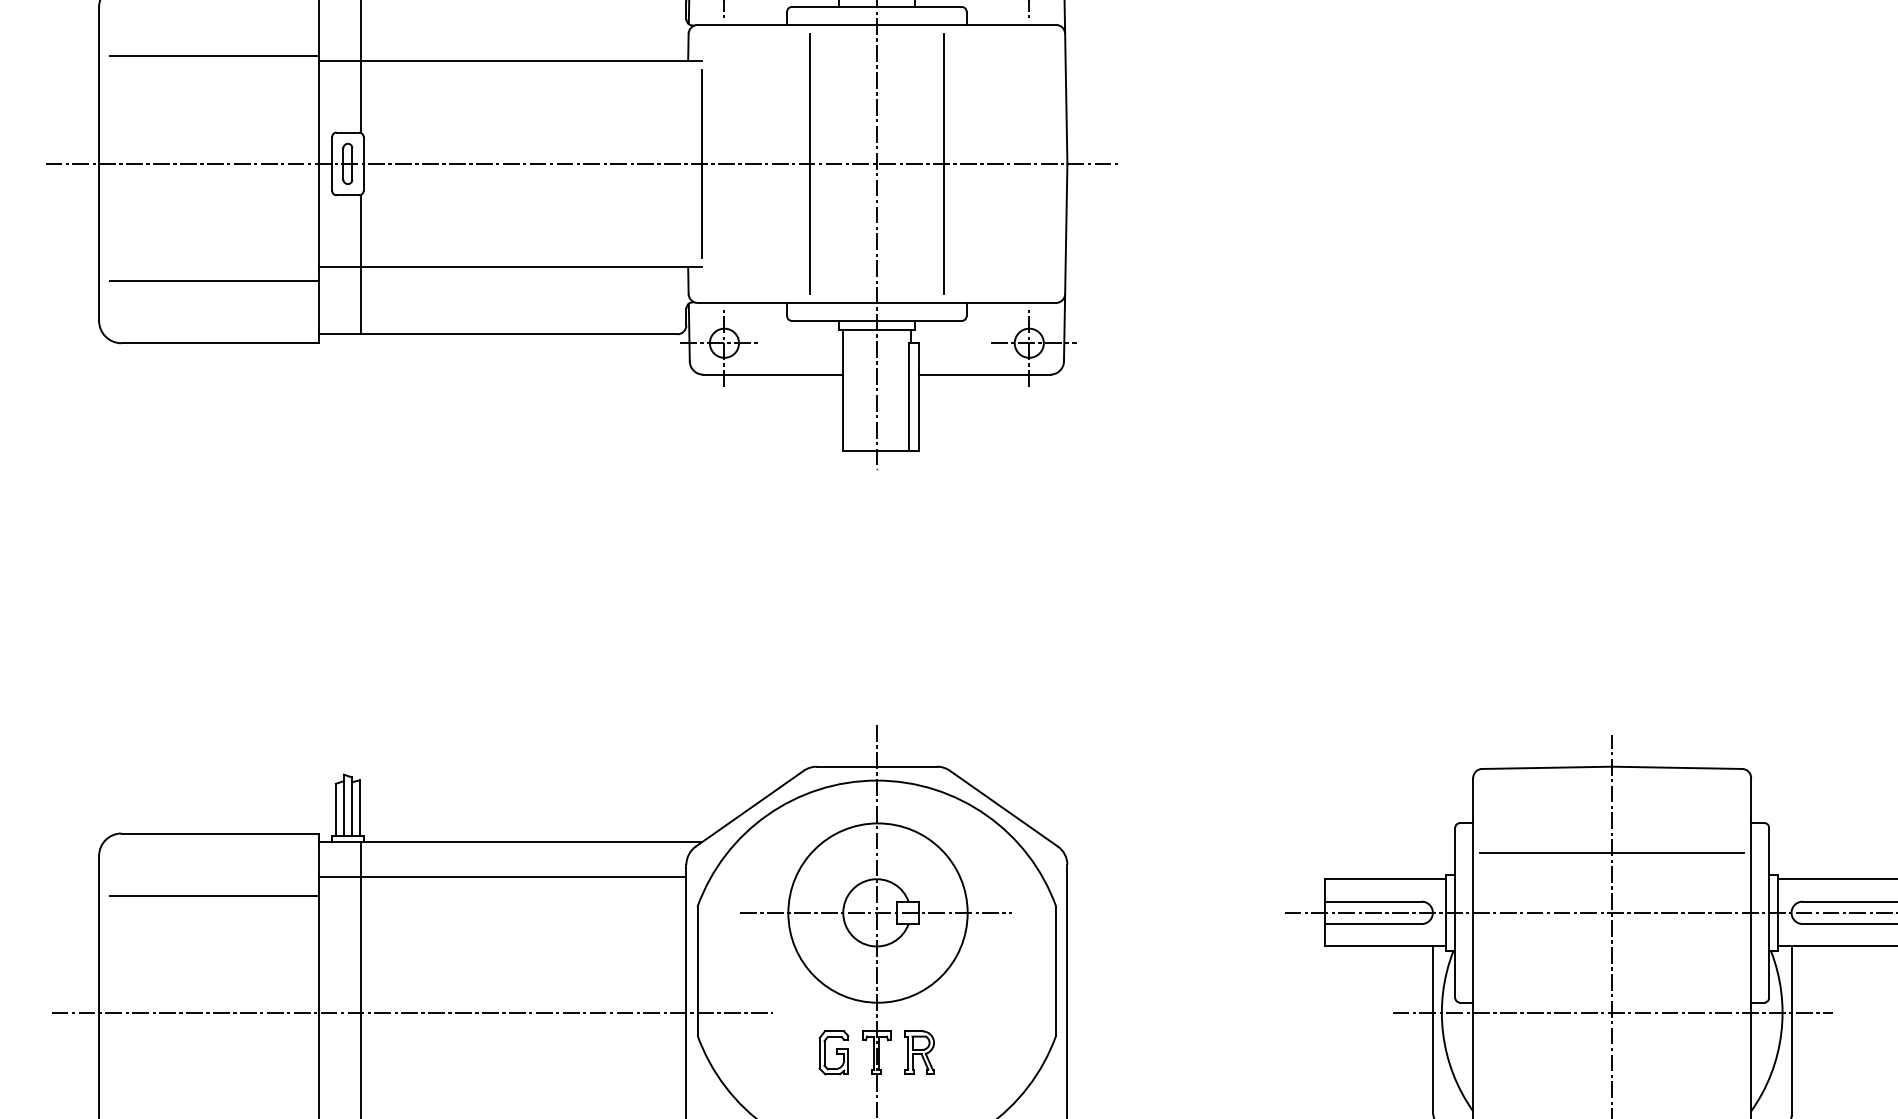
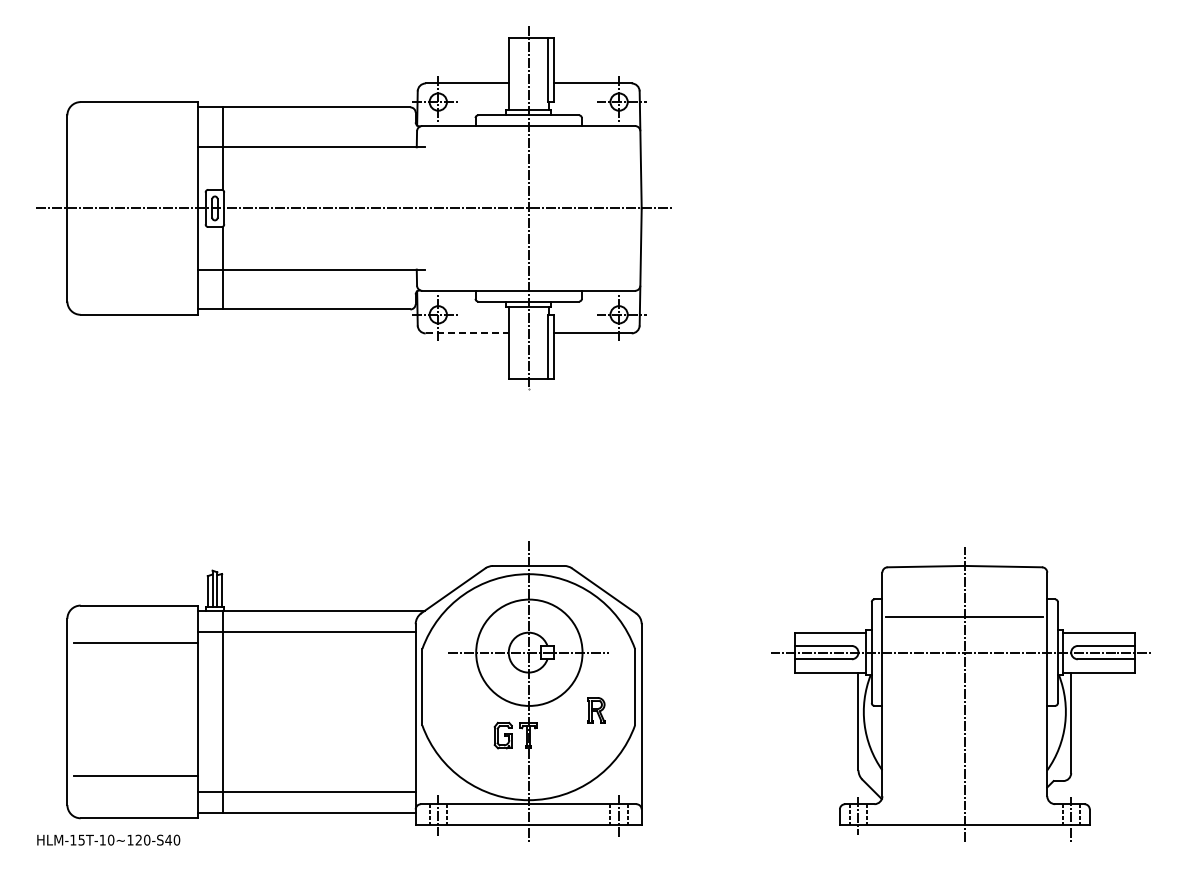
line: (213, 56) -> (135, 144), removed
line: (701, 164) -> (424, 208), removed
line: (809, 164) -> (488, 208), removed
line: (943, 164) -> (568, 208), removed
line: (213, 280) -> (135, 277), removed
line: (773, 374) -> (467, 333), solid -> dashed
line: (411, 1012) -> (252, 711), removed
line: (1611, 1012) -> (964, 711), removed
part: (920, 1052) -> (596, 710), moved

